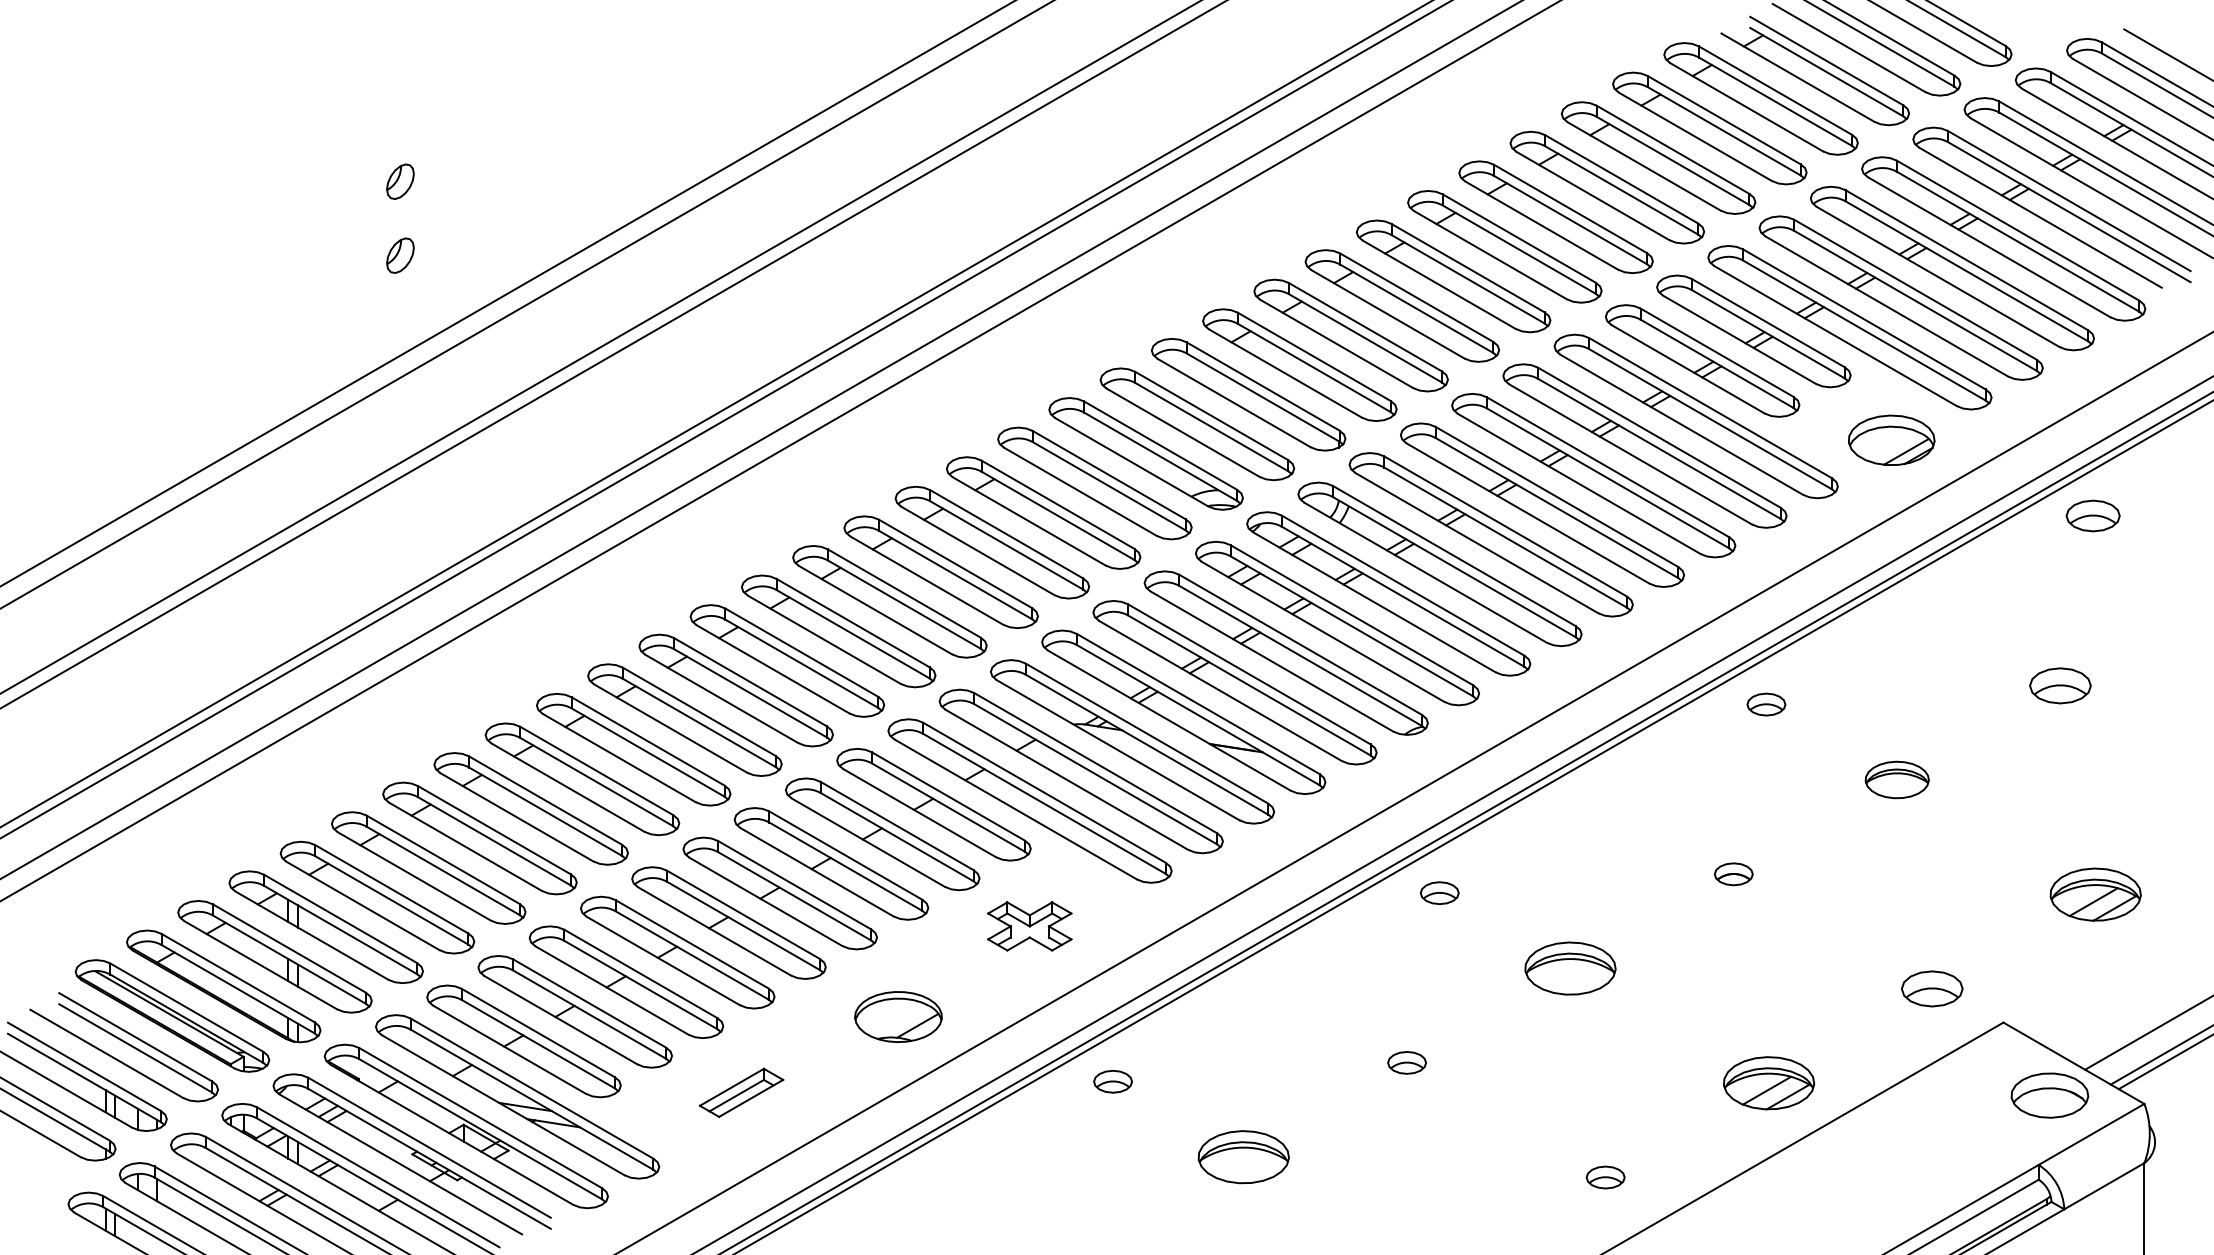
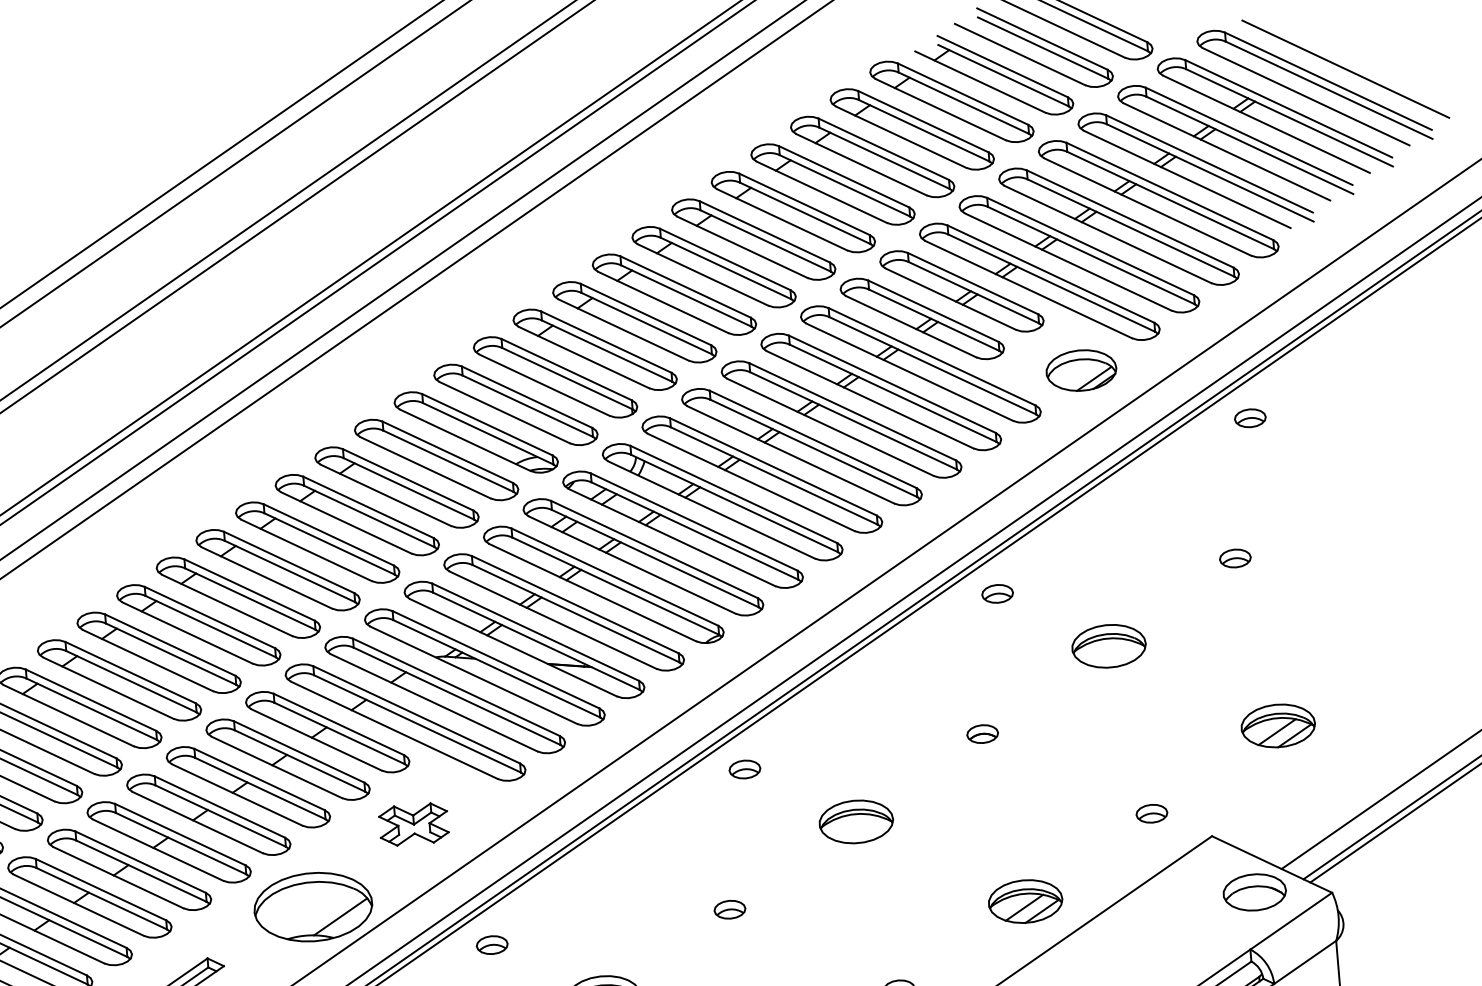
part: (2092, 515) -> (1249, 417), size x0.71
part: (2060, 685) -> (1235, 558), size x0.62
part: (1897, 779) -> (1109, 645), size x1.43
part: (1932, 988) -> (1152, 813), size x0.62
part: (898, 1016) -> (313, 906), size x1.67

